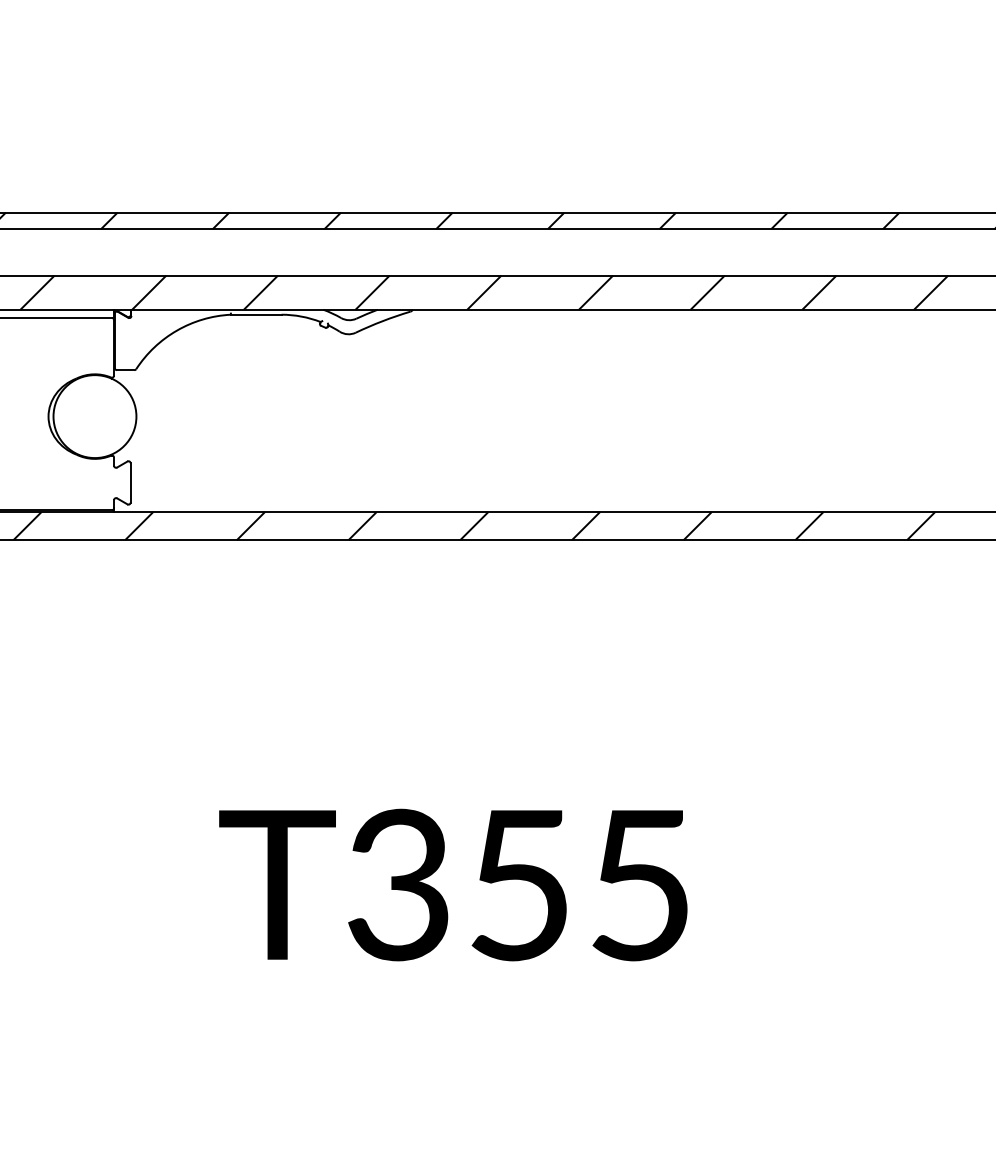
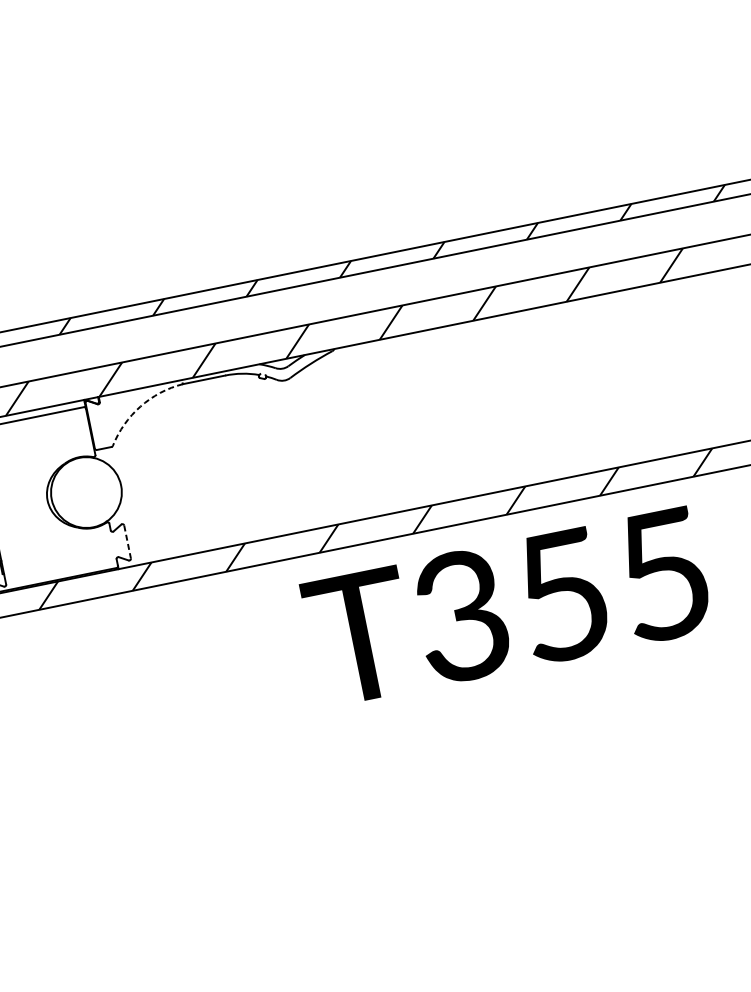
arc: (177, 330) -> (140, 406), solid -> dashed
line: (130, 482) -> (127, 541), solid -> dashed
text: (453, 884) -> (507, 606), moved

